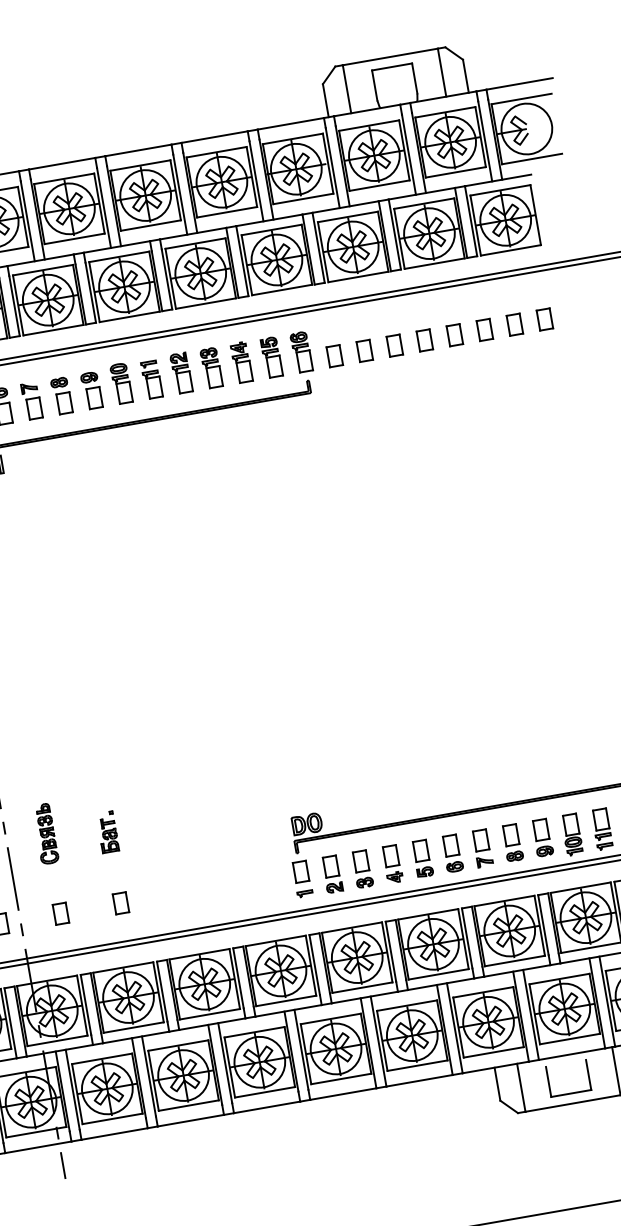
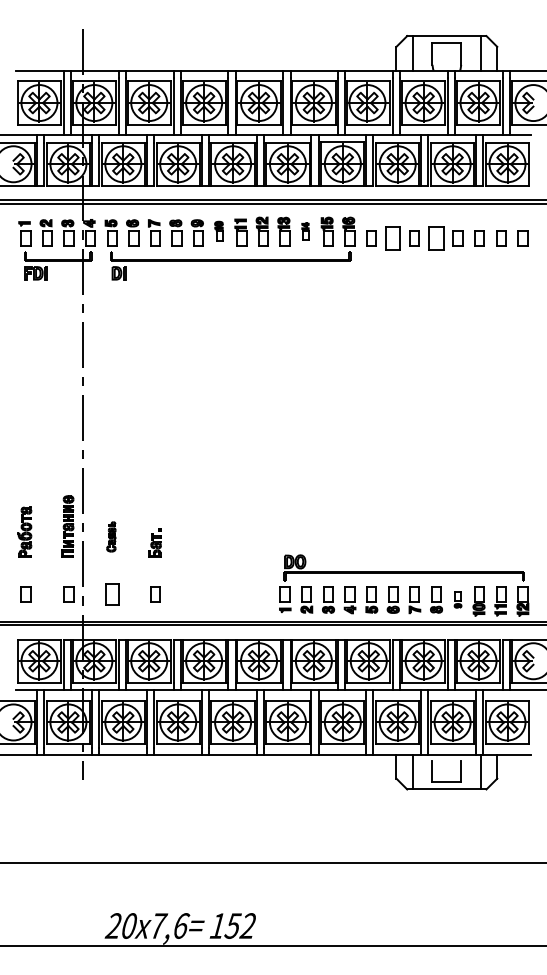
part: (425, 340) -> (436, 238), size x1.6
part: (365, 351) -> (393, 238), size x1.6
part: (241, 362) -> (305, 231), size x0.6
part: (120, 383) -> (218, 231), size x0.7
part: (45, 833) -> (111, 536), size x0.7
part: (541, 837) -> (457, 599), size x0.6
part: (61, 913) -> (112, 594), size x1.4

